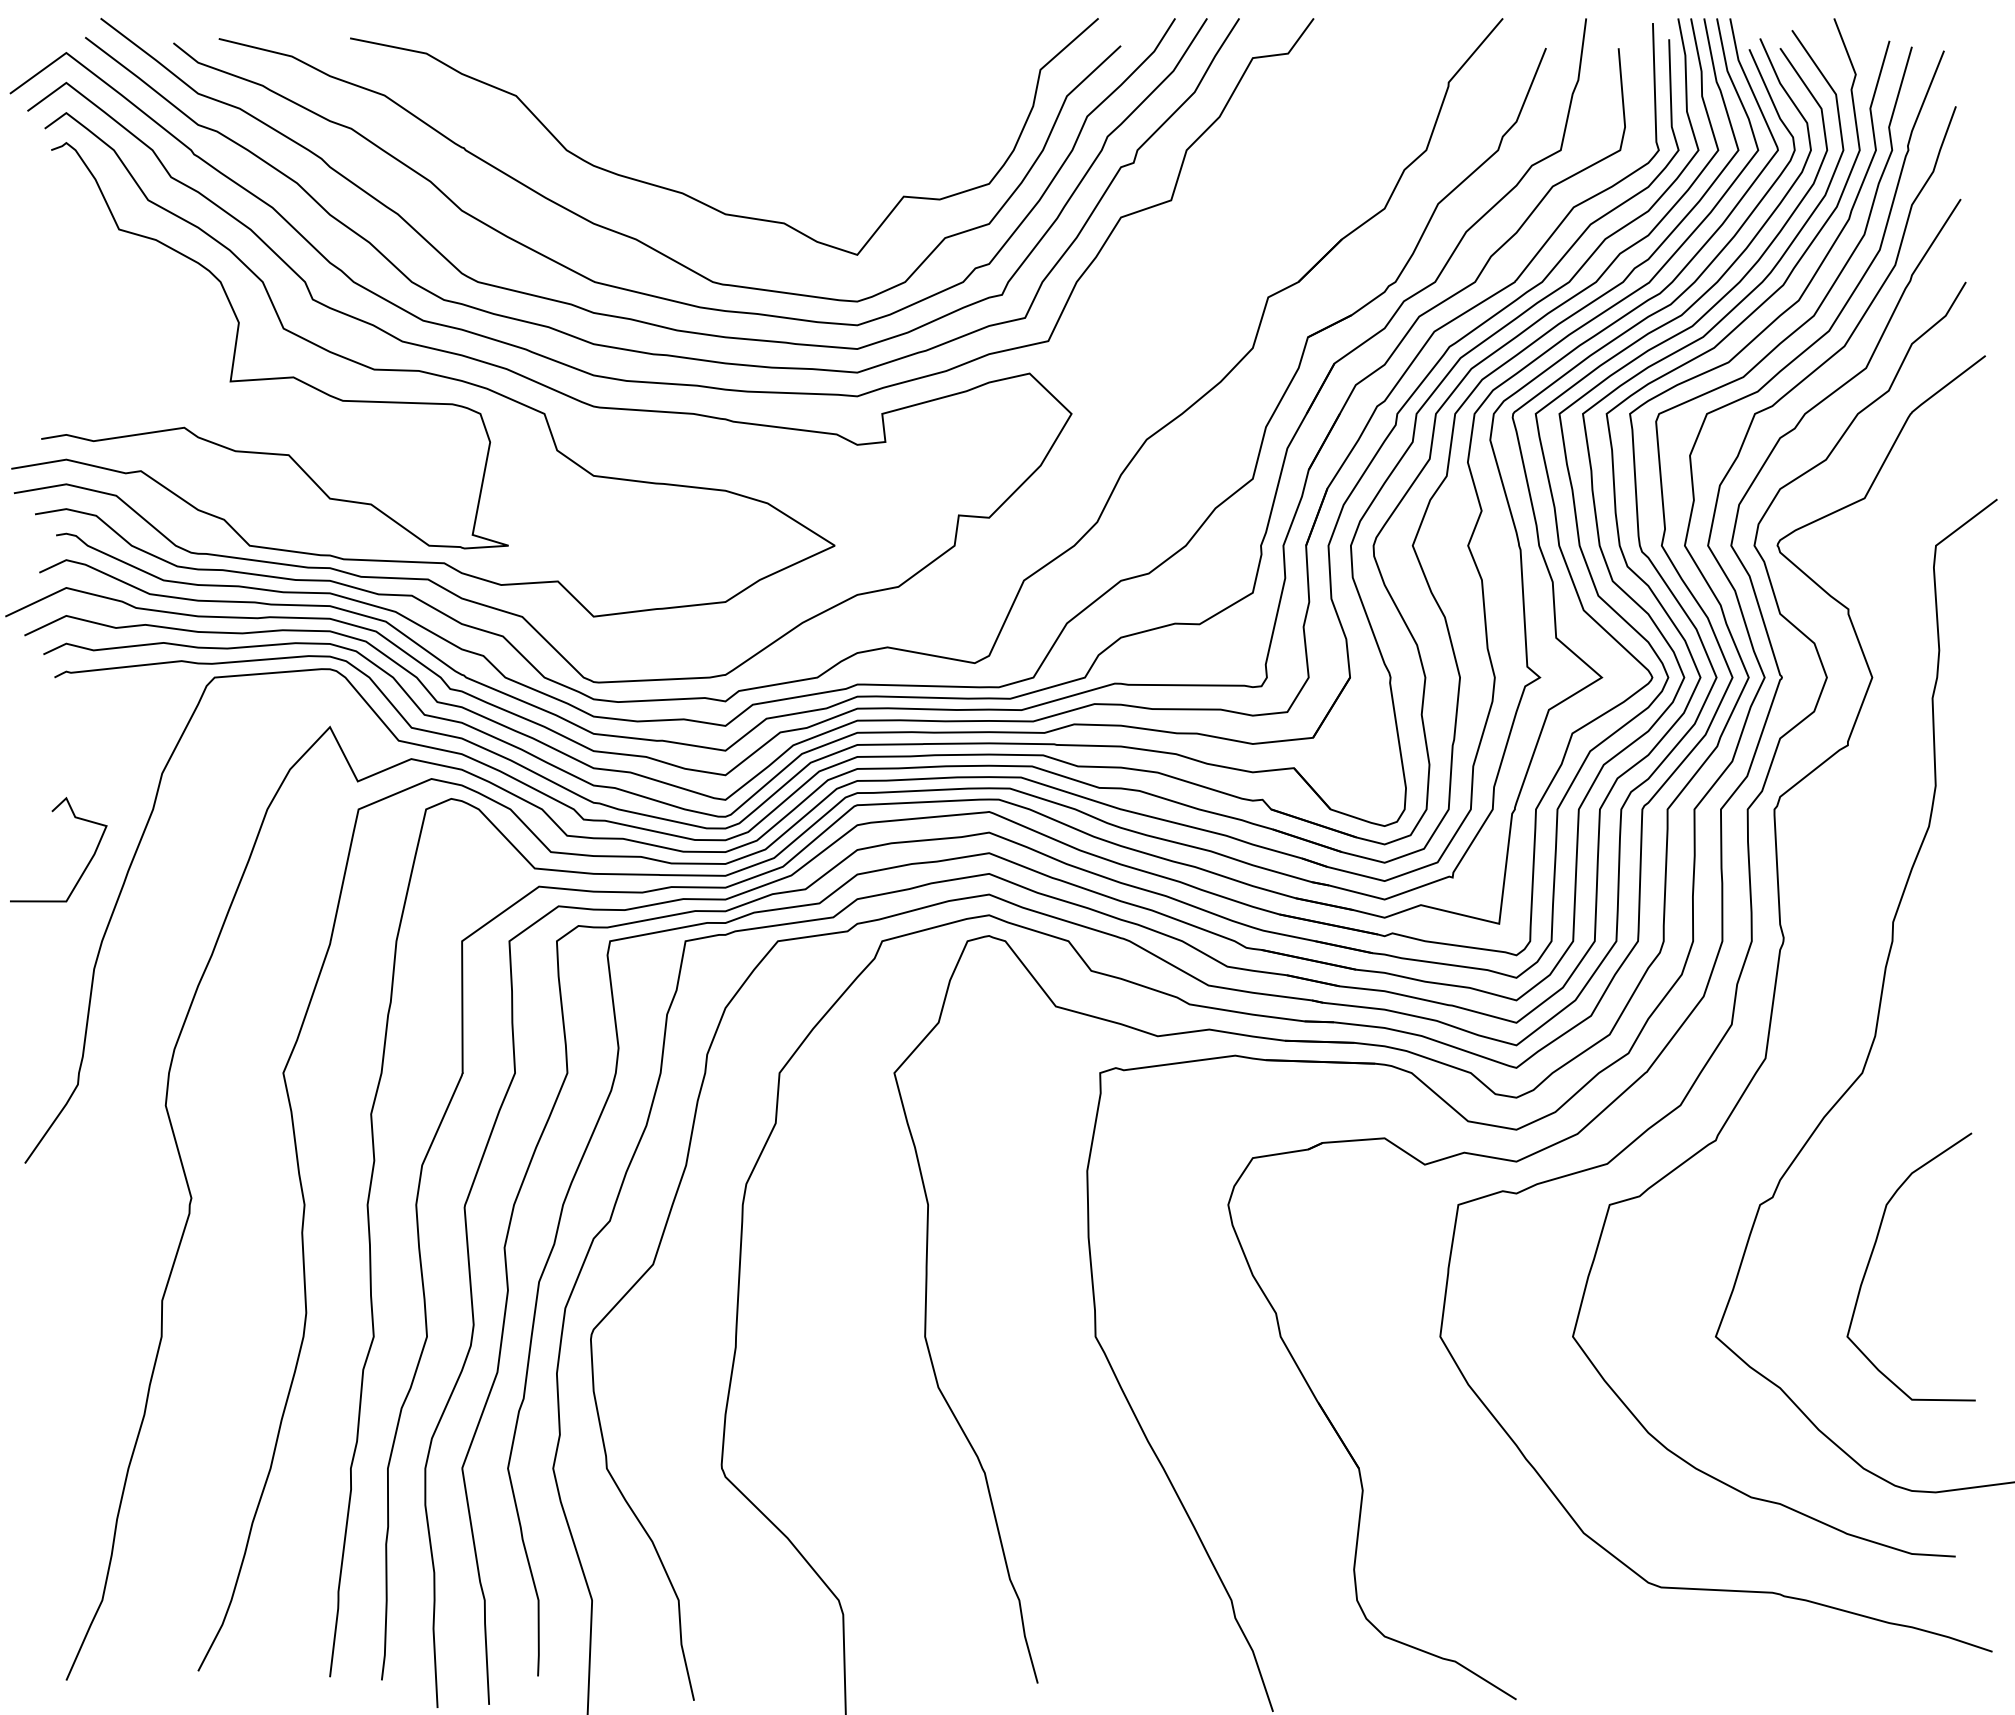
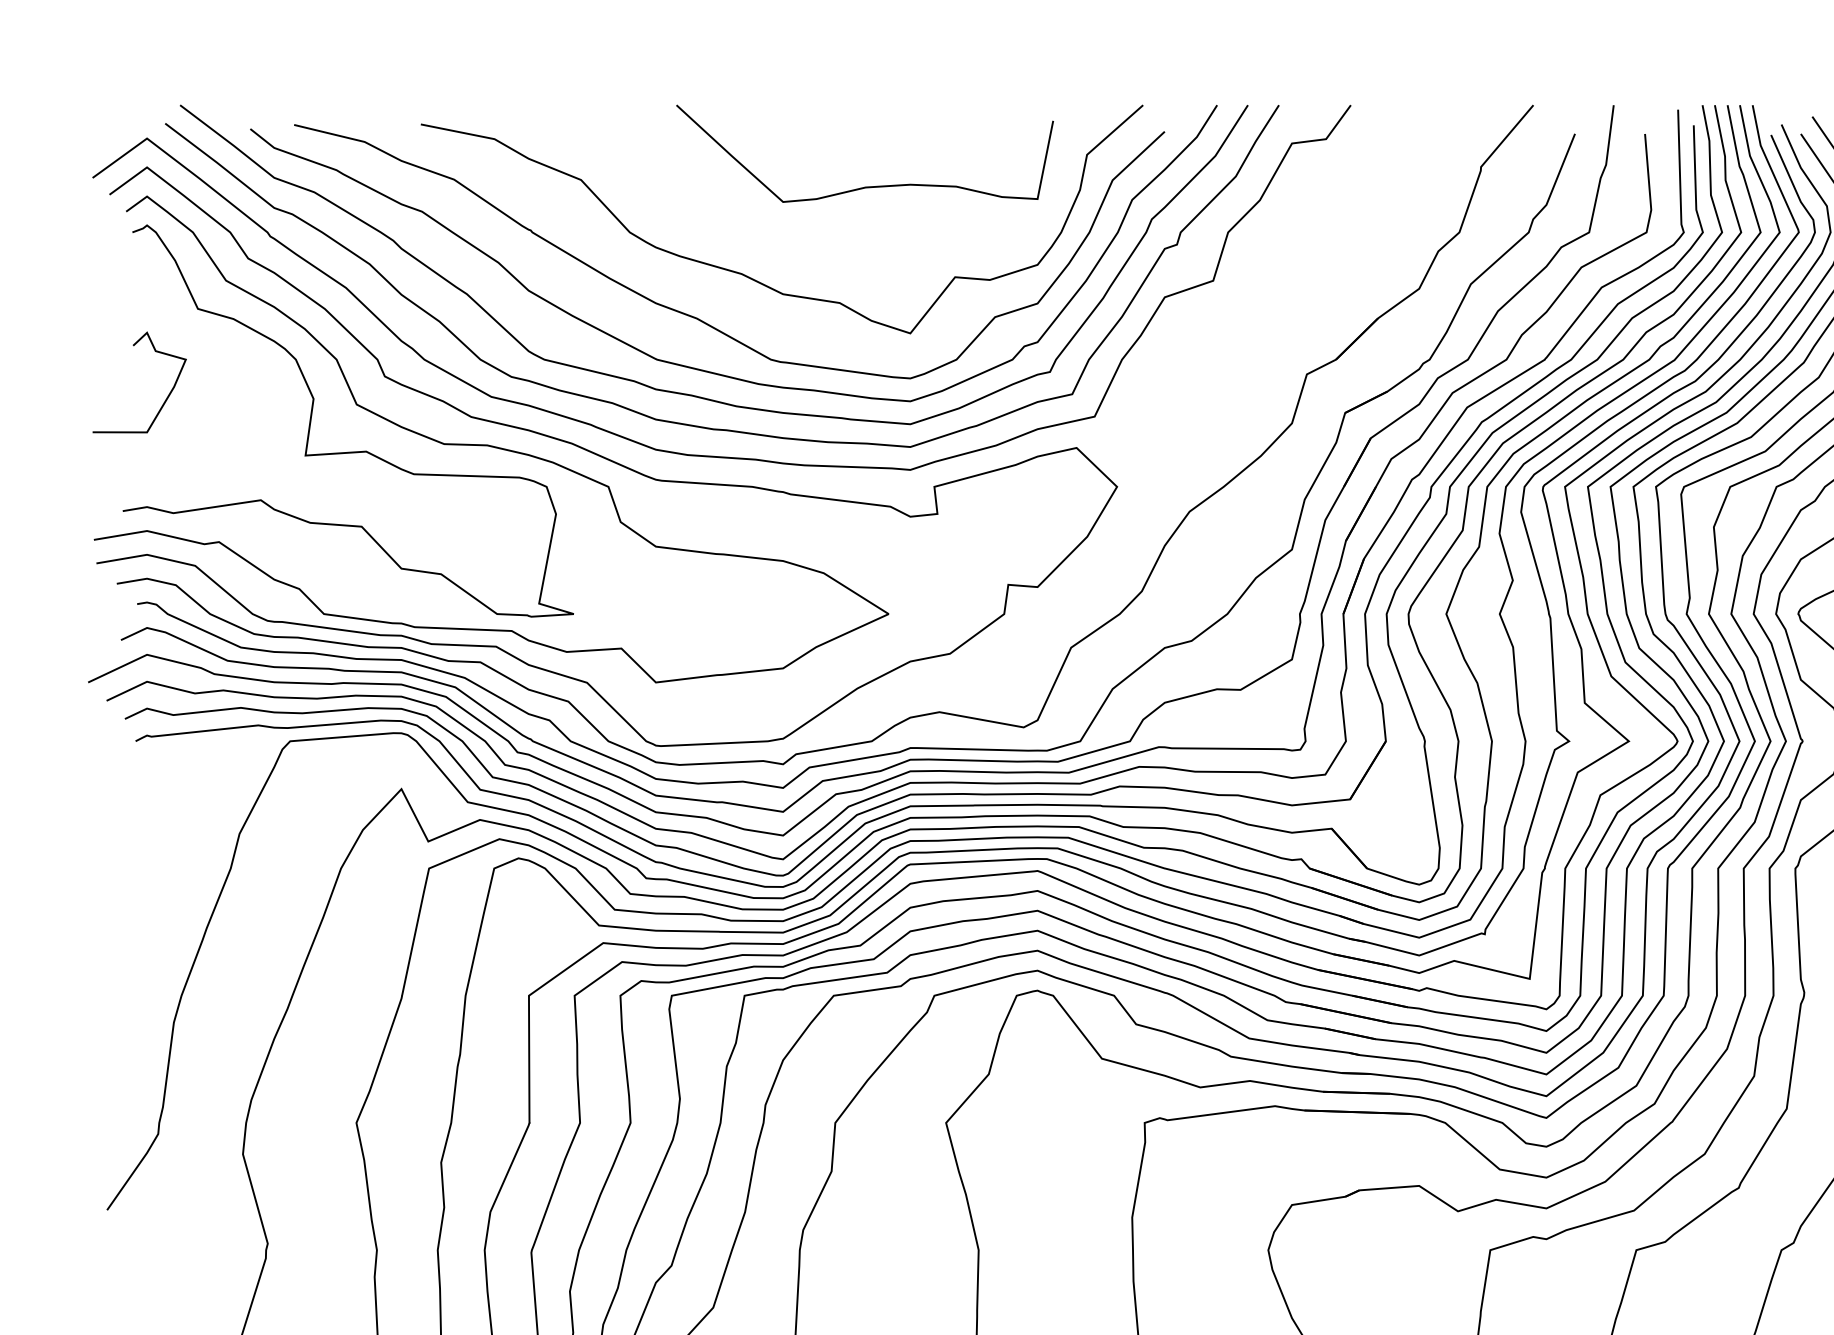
curve: (810, 102) -> (865, 186), added
curve: (87, 863) -> (167, 395), moved

